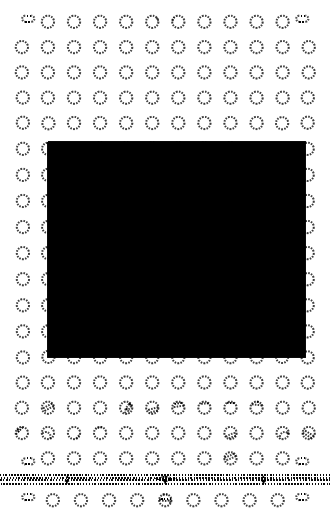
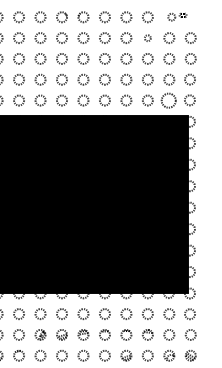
part: (292, 21) -> (177, 17), size x0.7
circle: (256, 47) -> (147, 38), size x0.6
circle: (282, 123) -> (169, 100), size x1.4

